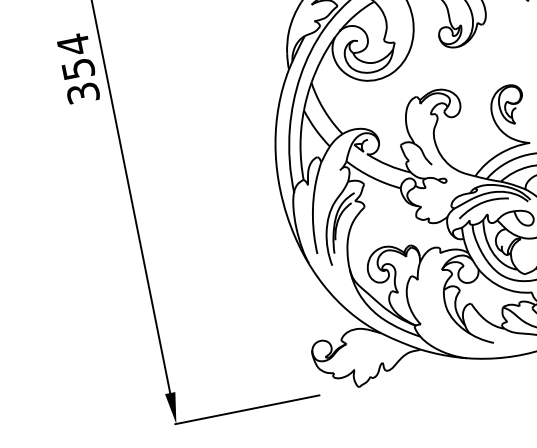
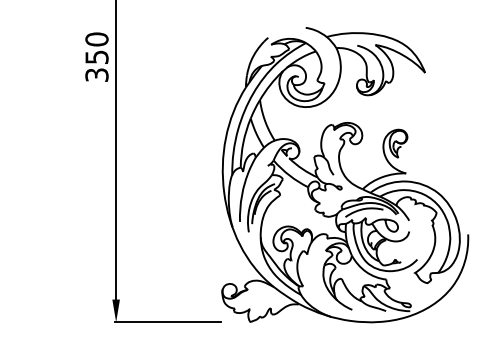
text: (72, 45) -> (96, 39), 354 -> 350

